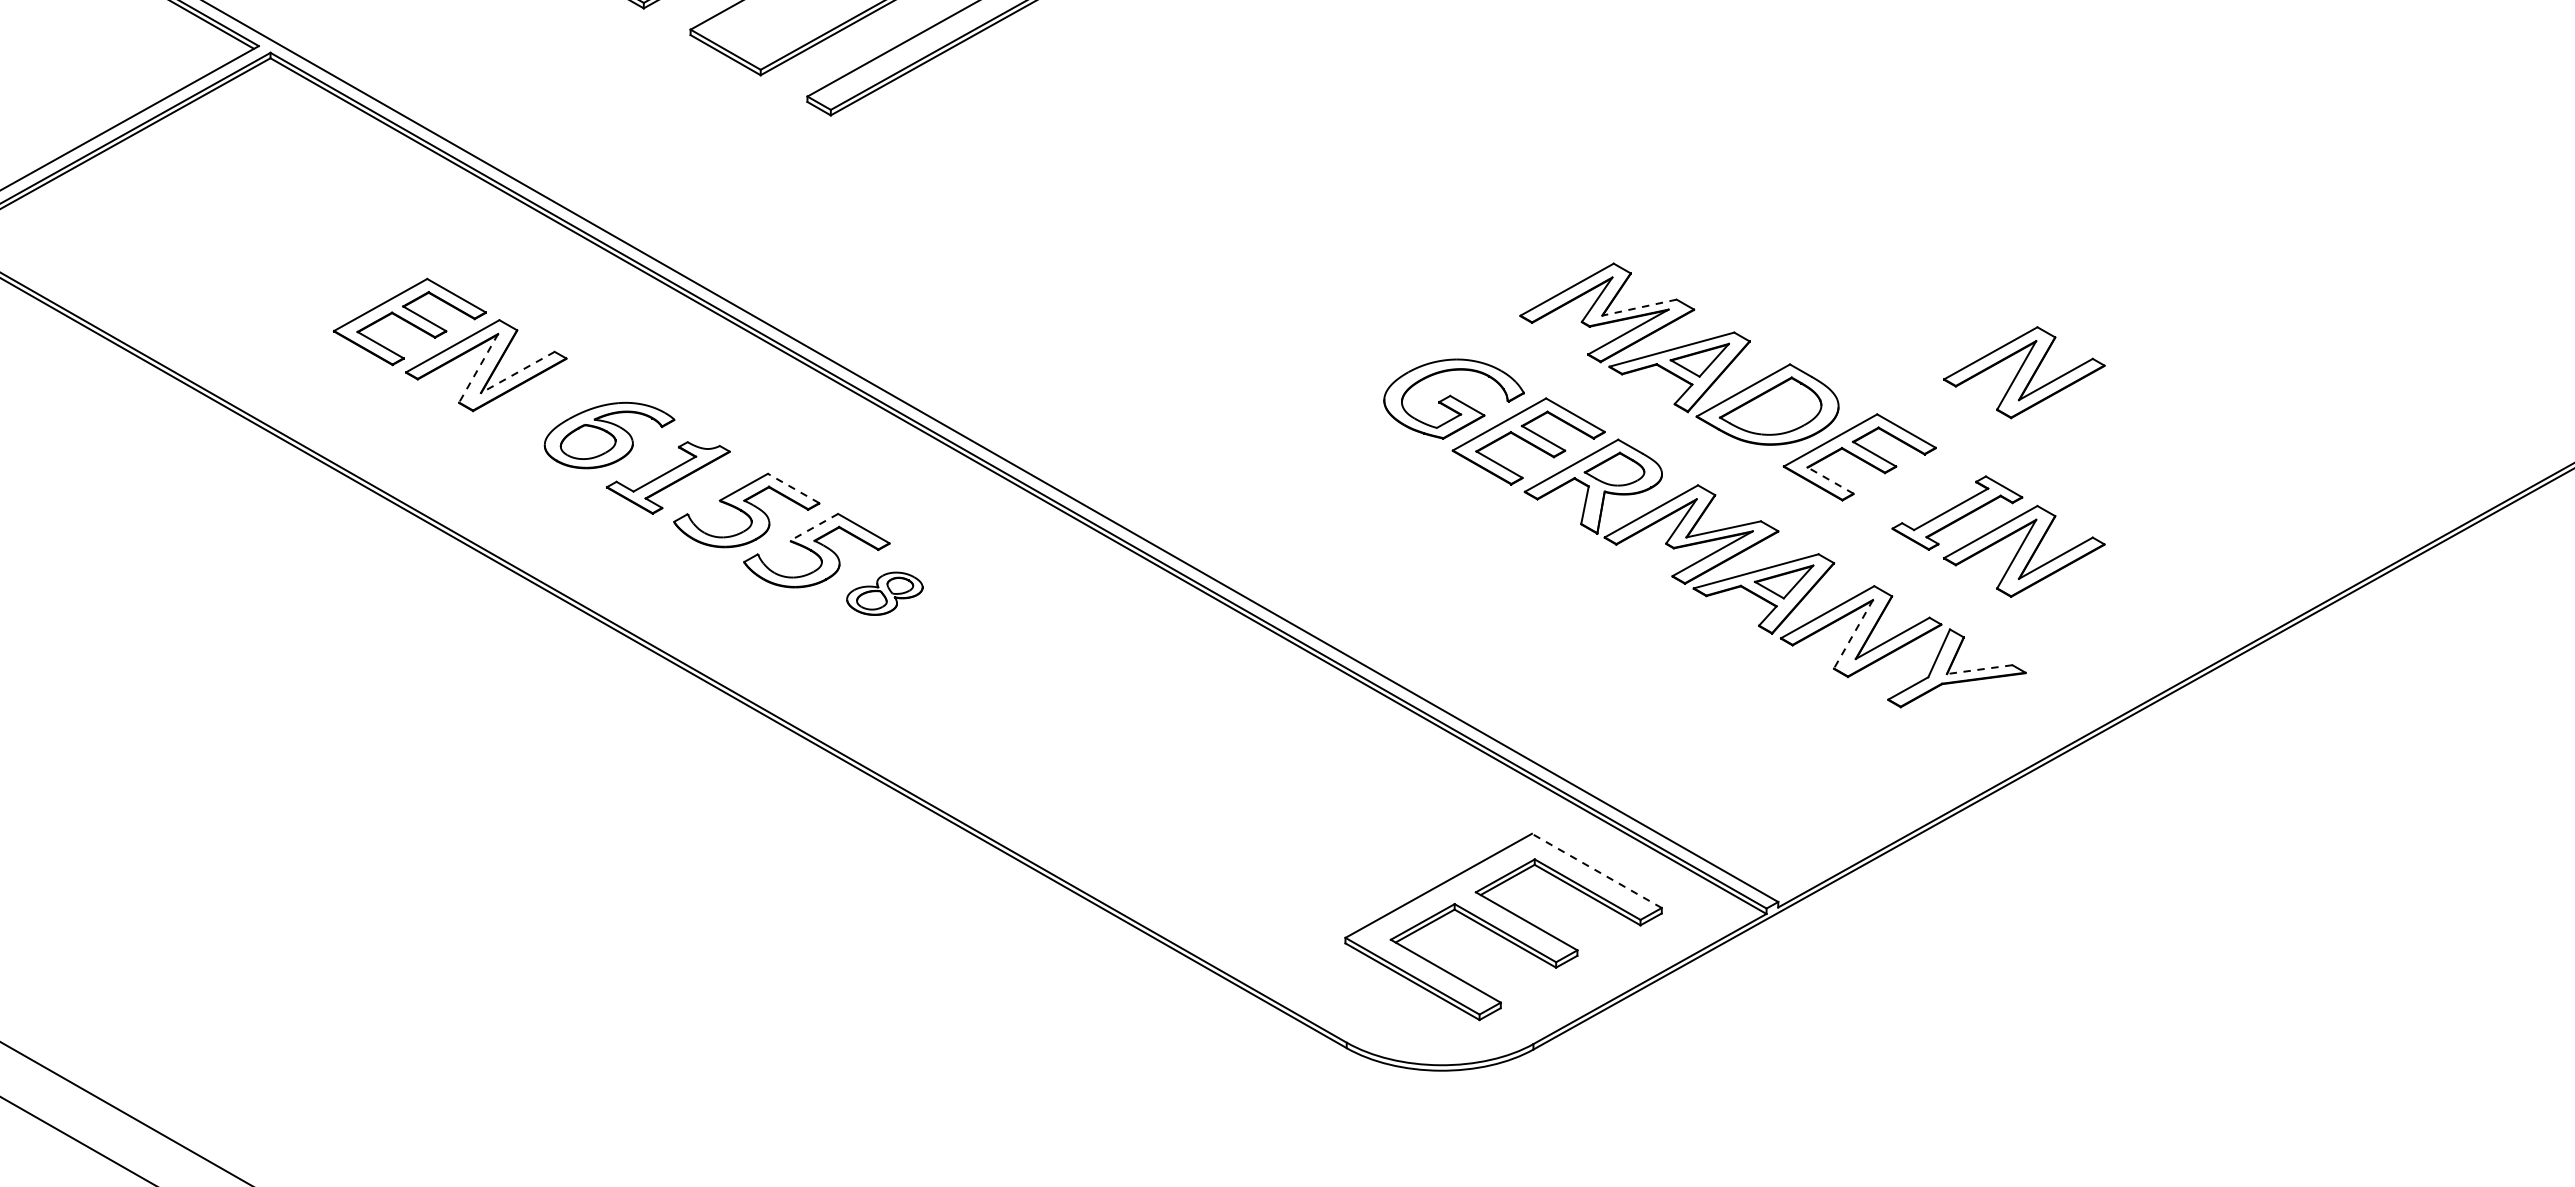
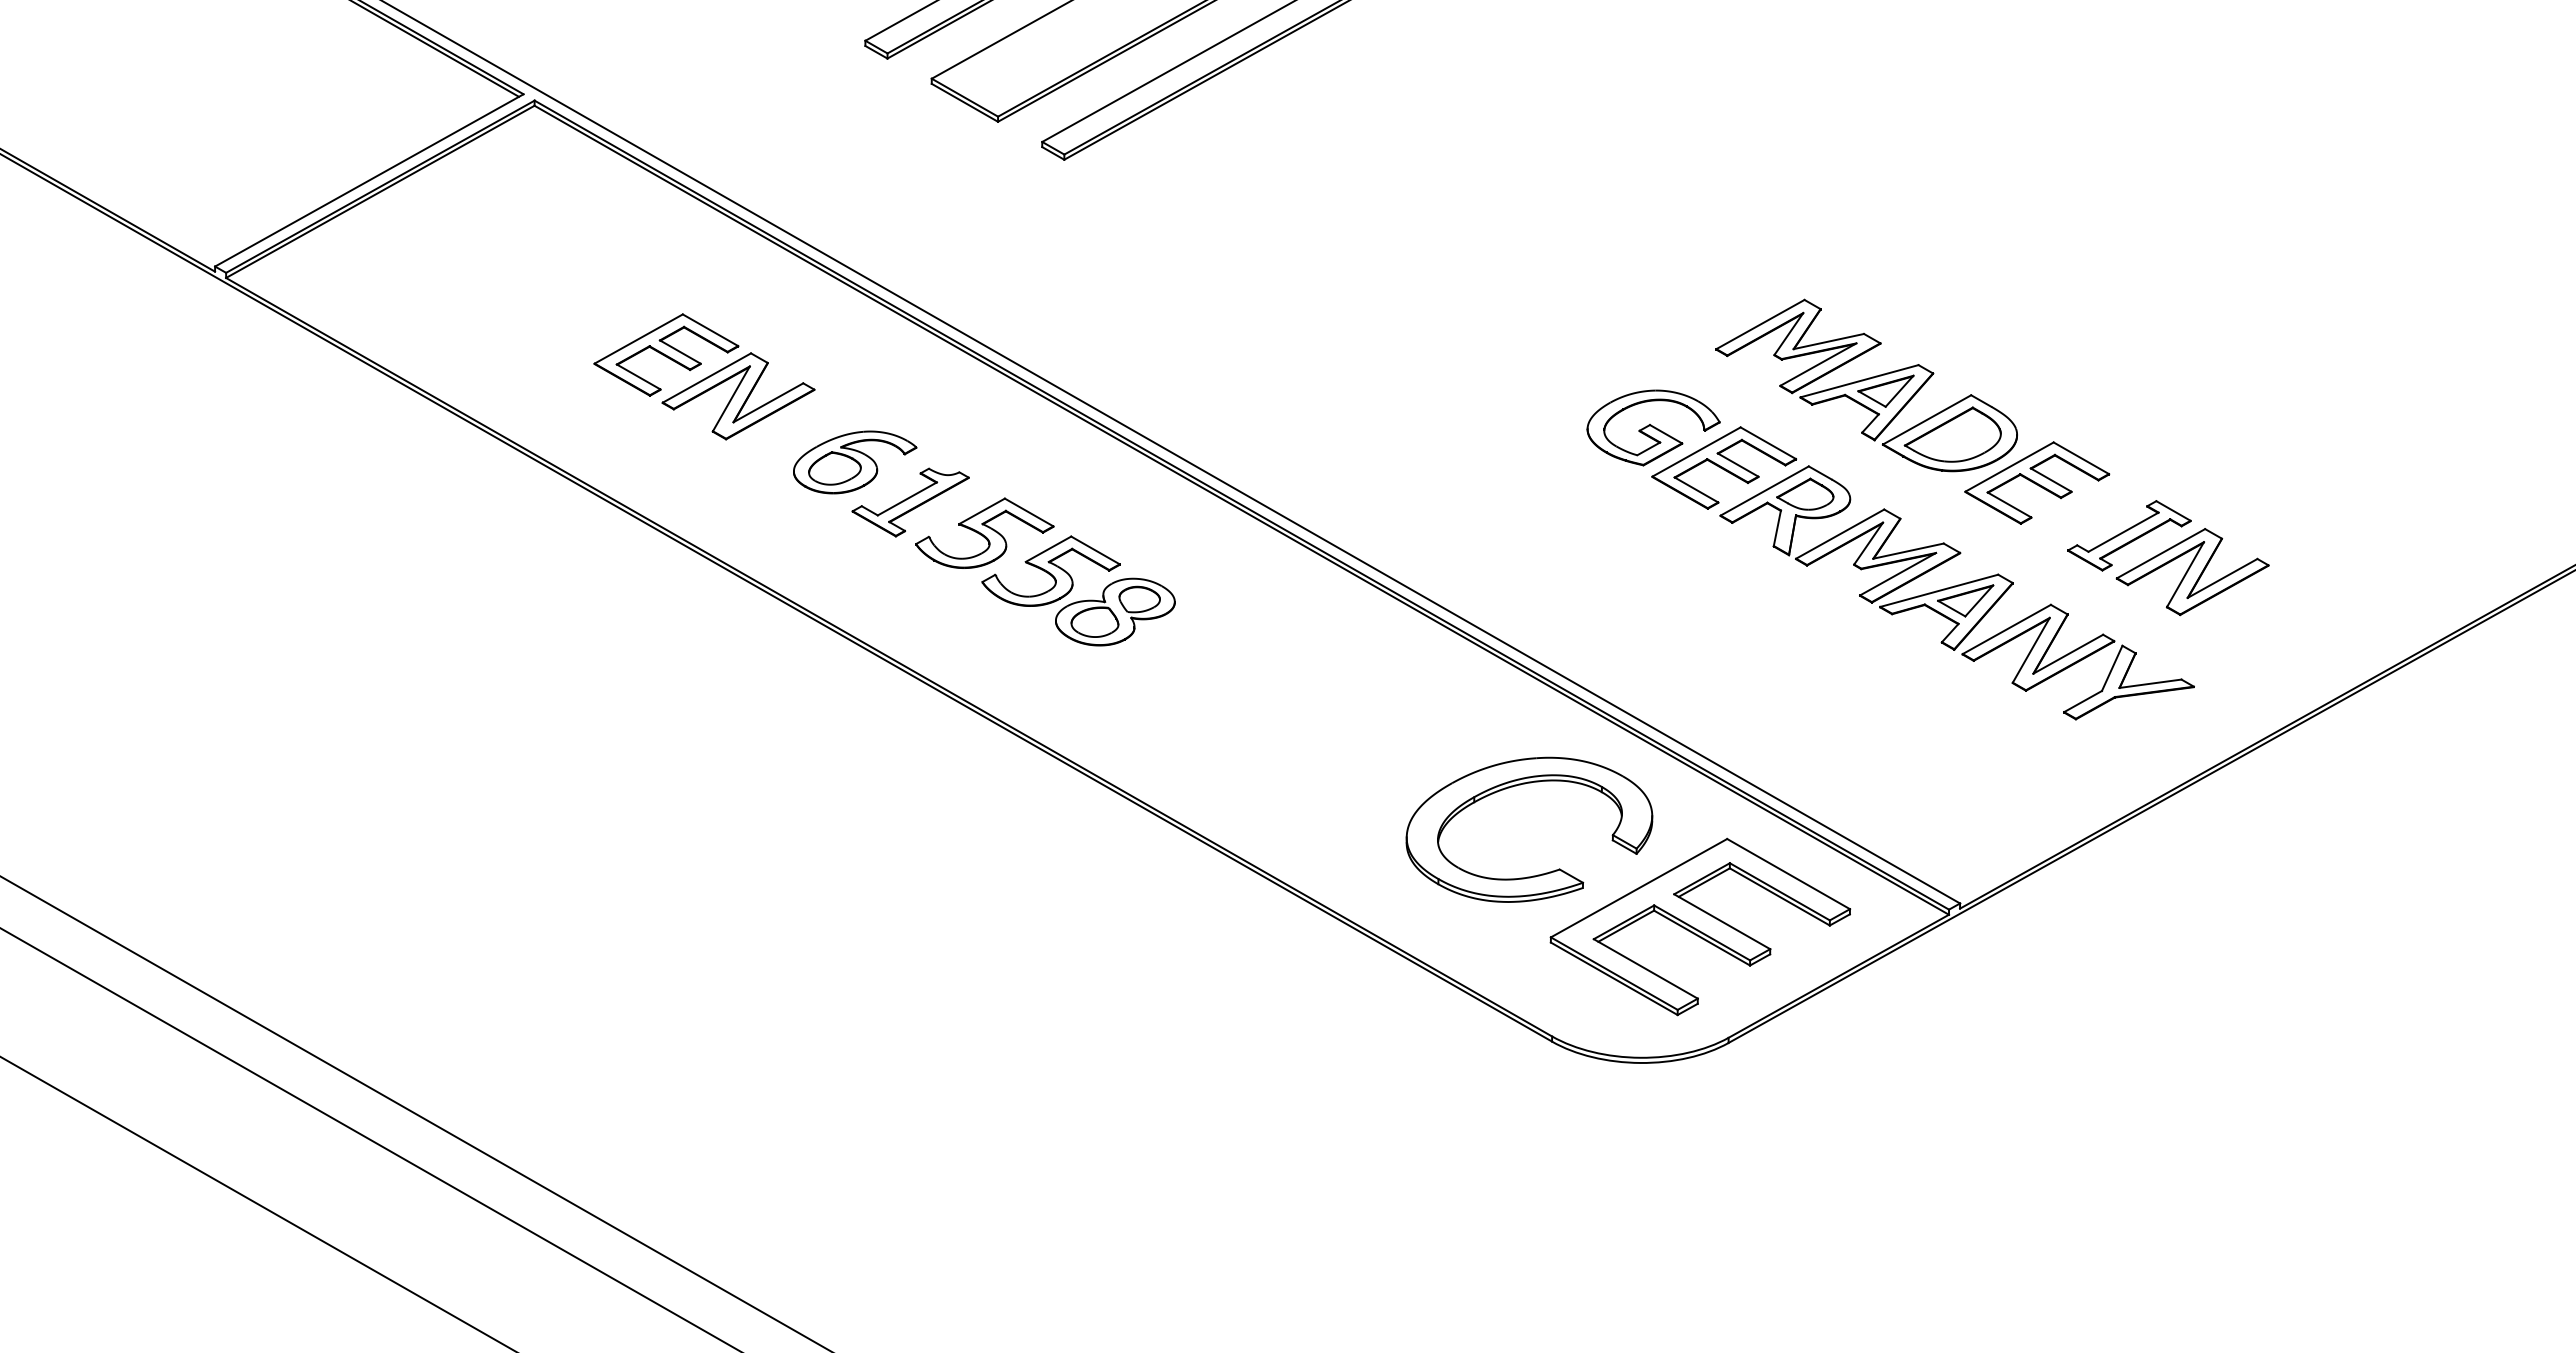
line: (1639, 307) -> (1828, 341), dashed -> solid
line: (478, 368) -> (731, 399), dashed -> solid
line: (517, 372) -> (768, 402), dashed -> solid
part: (2024, 373) -> (2192, 403), removed
line: (1830, 480) -> (2009, 504), dashed -> solid
line: (793, 488) -> (1029, 512), dashed -> solid
line: (814, 527) -> (1048, 549), dashed -> solid
part: (884, 593) -> (1115, 611), size x1.67
line: (1853, 634) -> (2031, 650), dashed -> solid
line: (1979, 669) -> (2150, 683), dashed -> solid
part: (1313, 777) -> (1520, 785), added
line: (1596, 871) -> (1788, 874), dashed -> solid

